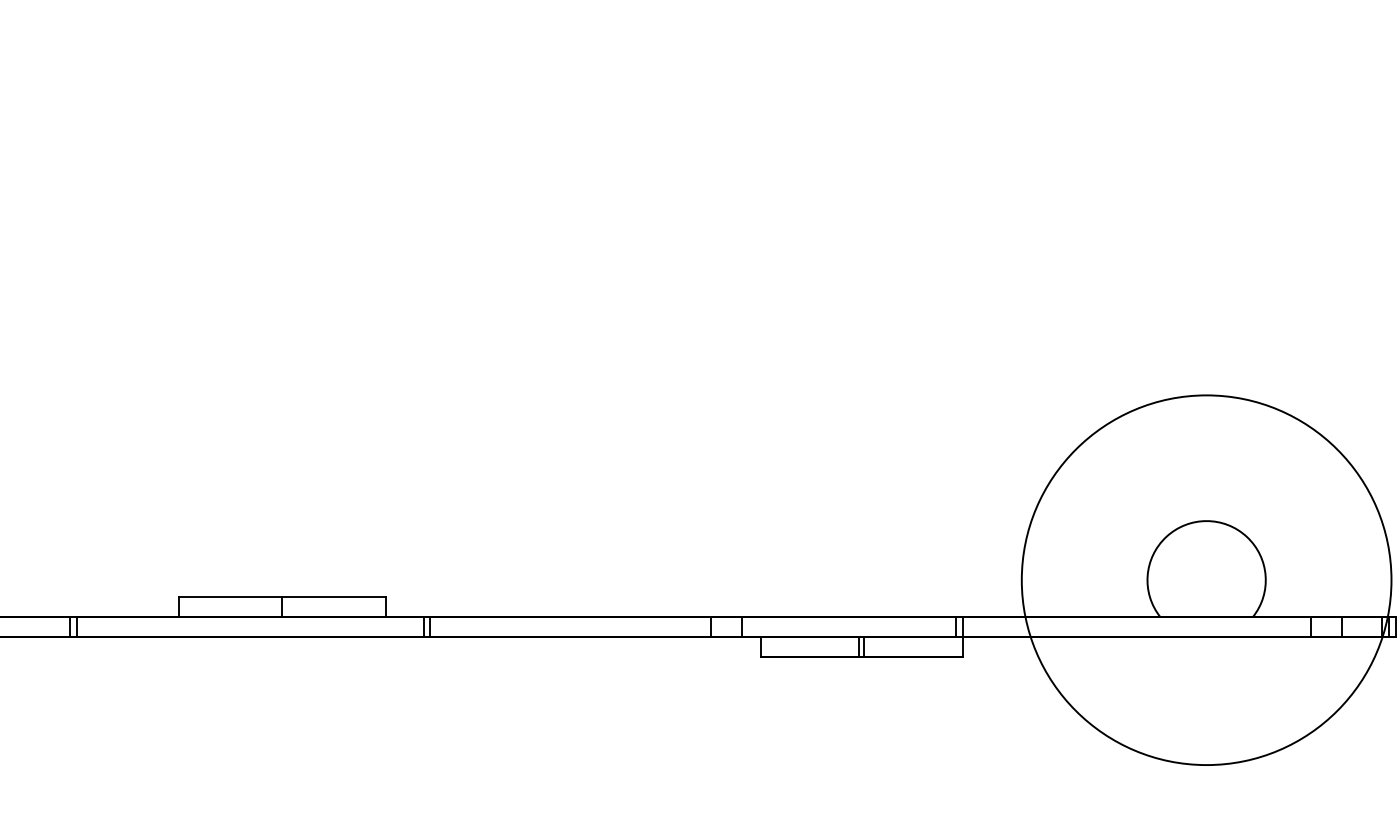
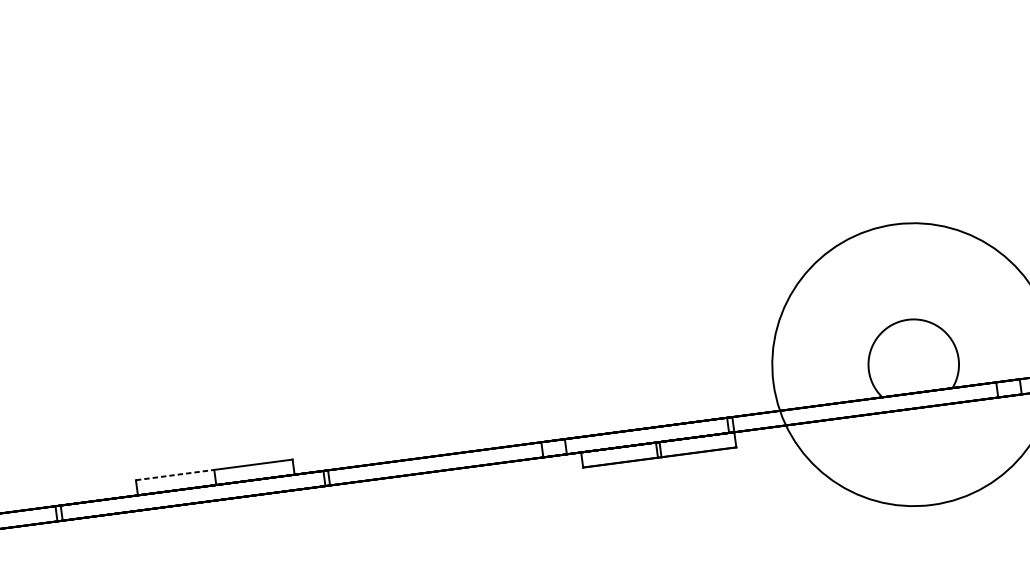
line: (230, 597) -> (174, 475), solid -> dashed

